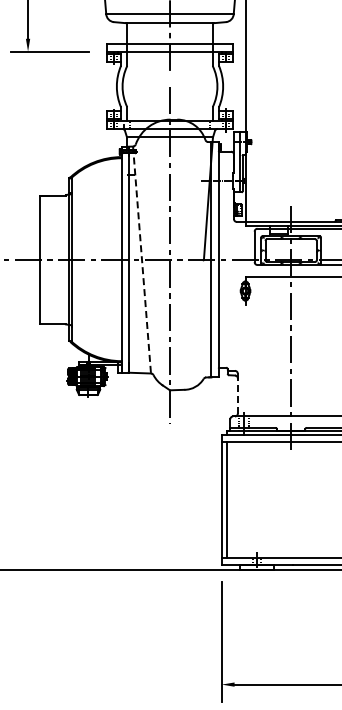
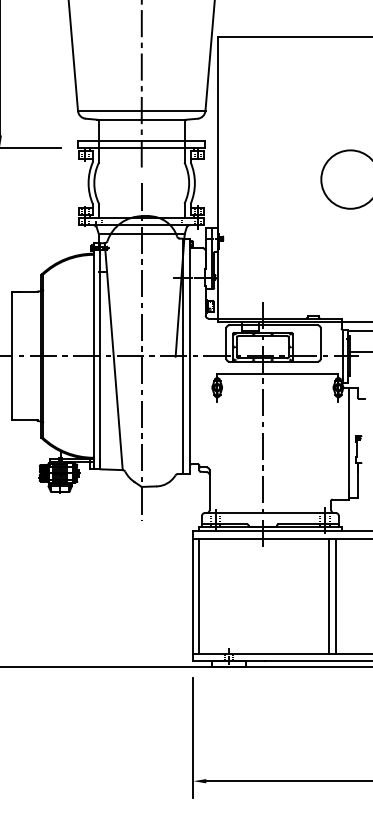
line: (141, 259) -> (113, 356), dashed -> solid
line: (237, 395) -> (209, 492), dashed -> solid

